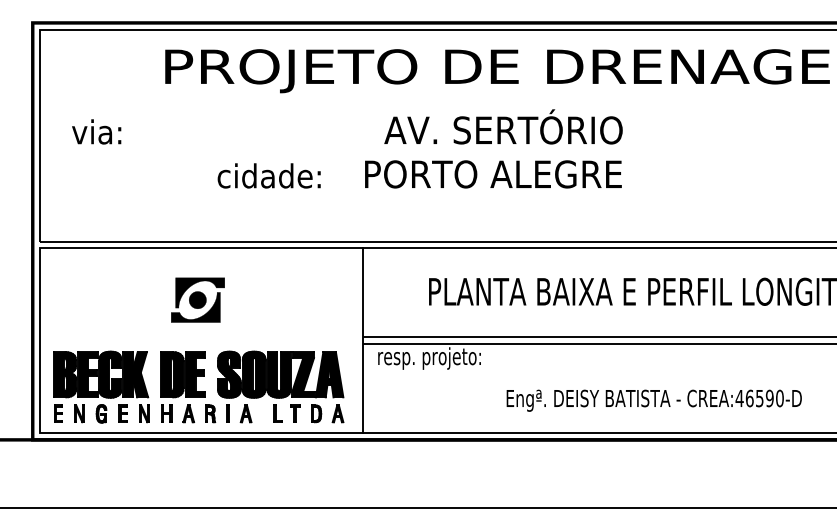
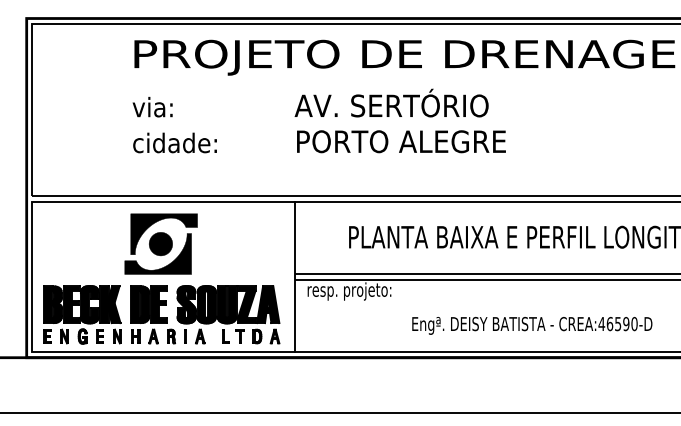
text: (503, 126) -> (391, 102), moved
text: (96, 132) -> (152, 107), moved
text: (268, 175) -> (174, 142), moved
part: (197, 299) -> (160, 243), size x1.67

